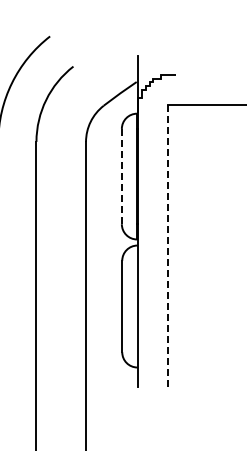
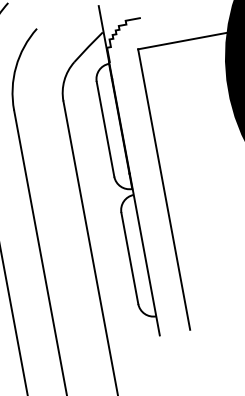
line: (121, 176) -> (105, 129), dashed -> solid
line: (167, 245) -> (163, 189), dashed -> solid

